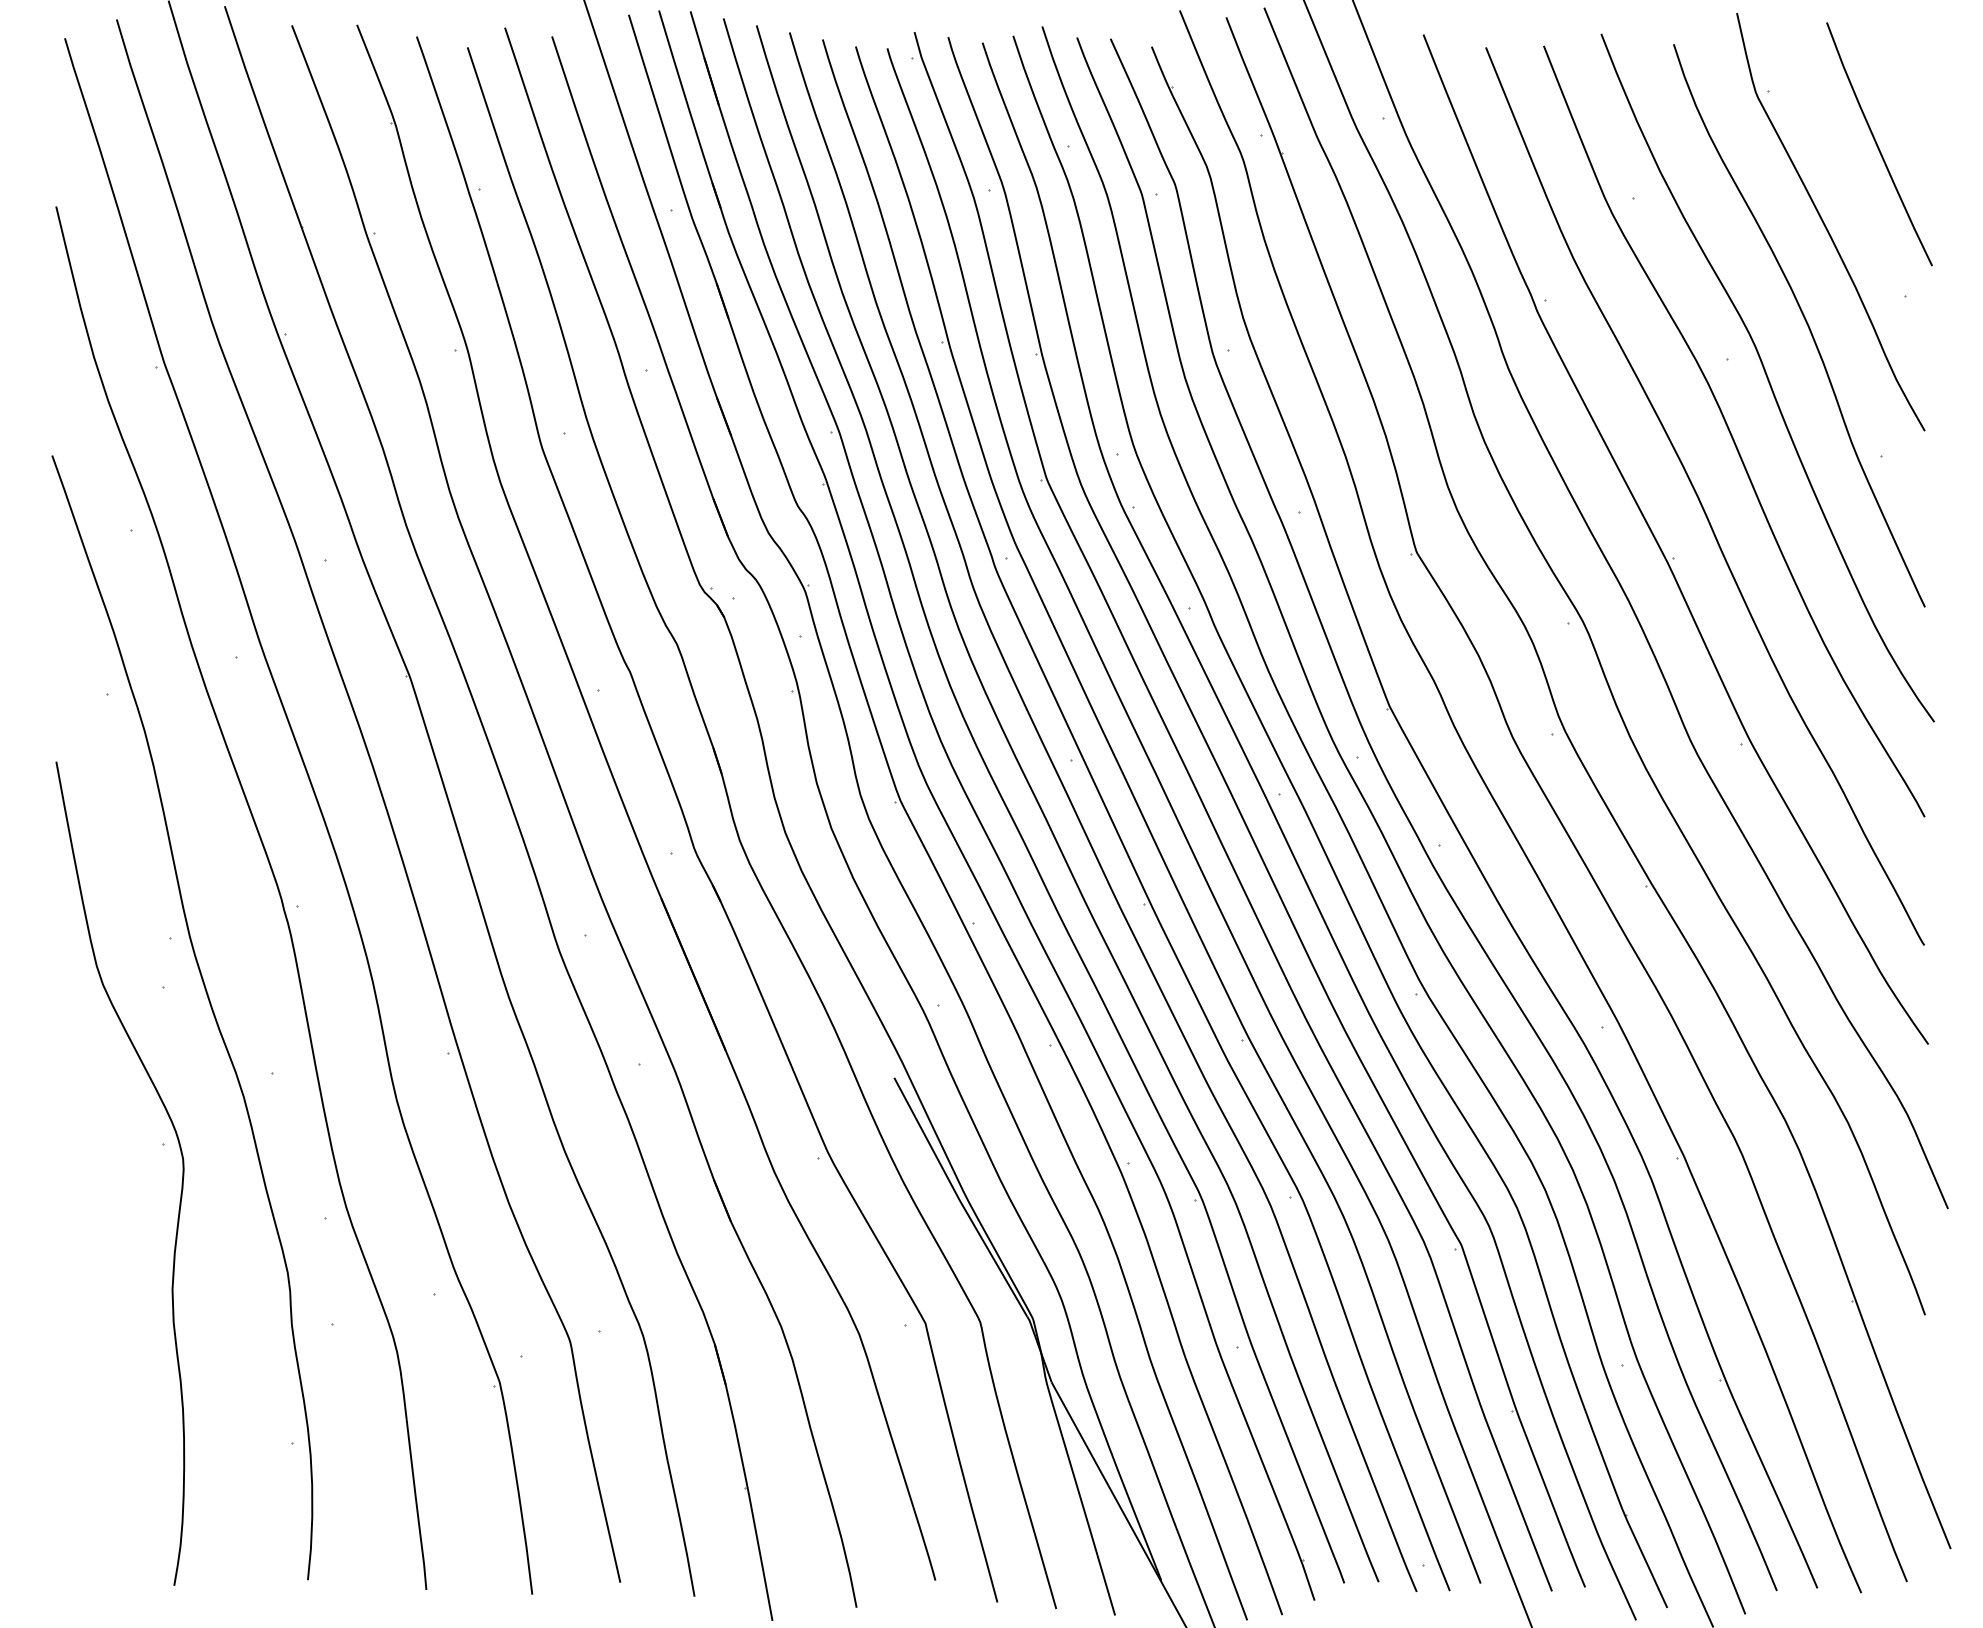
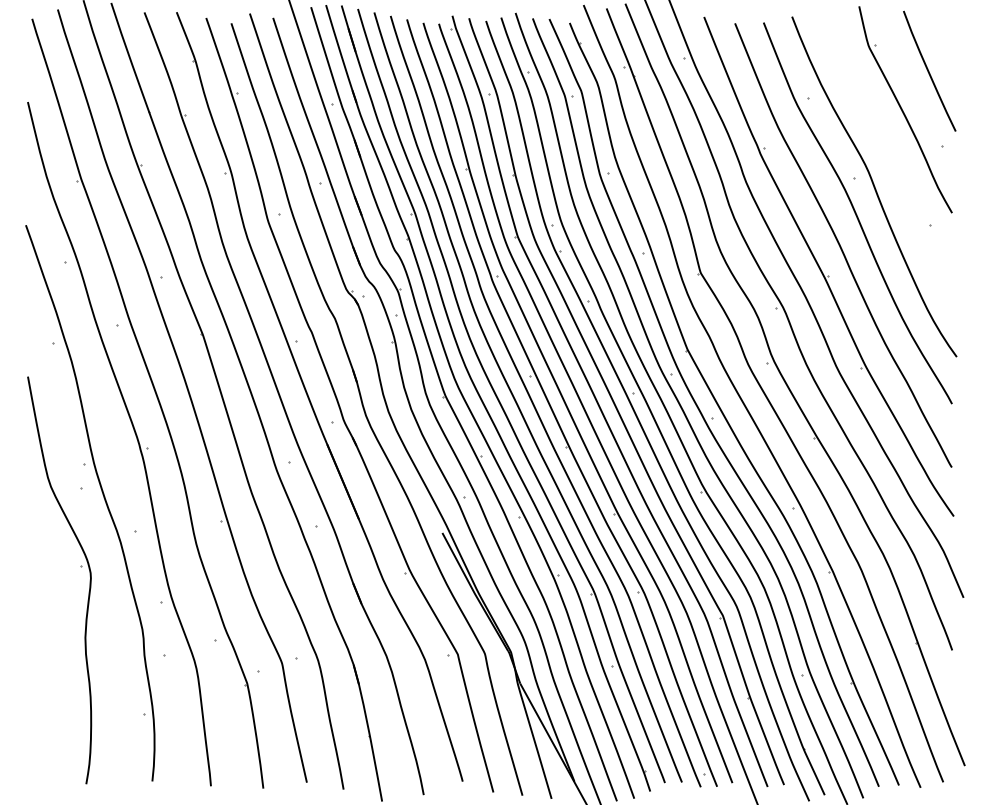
curve: (1804, 322) -> (892, 159), removed

